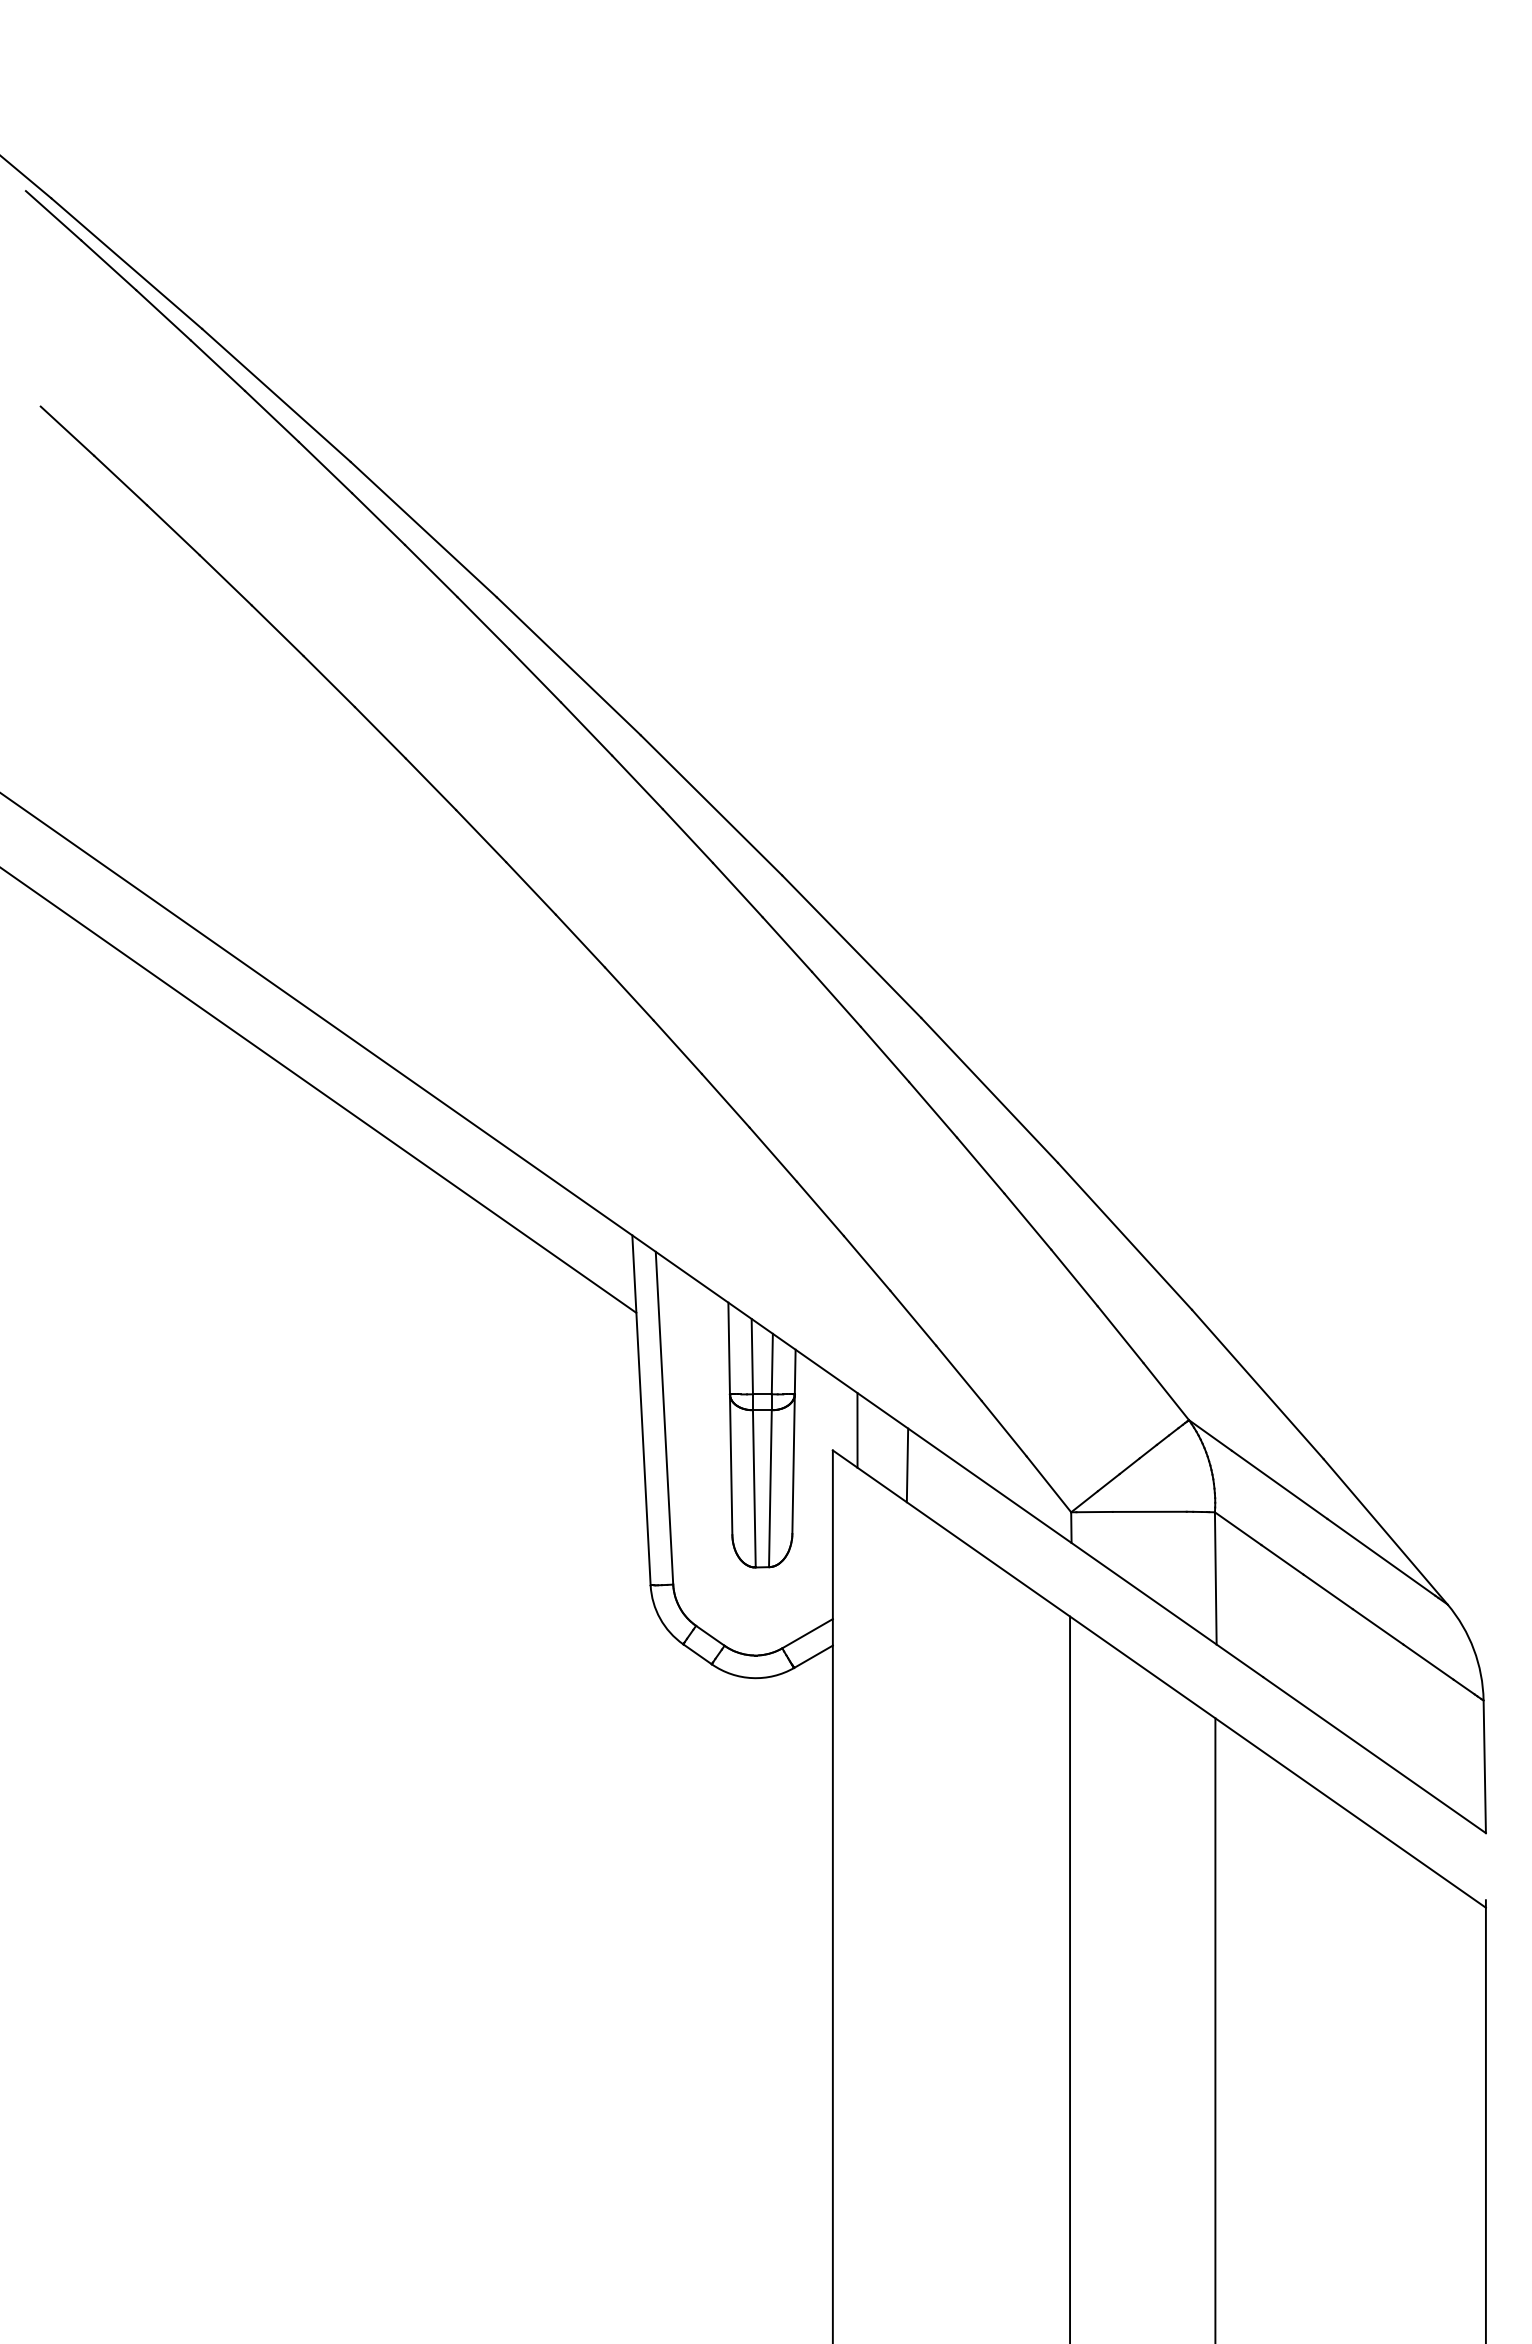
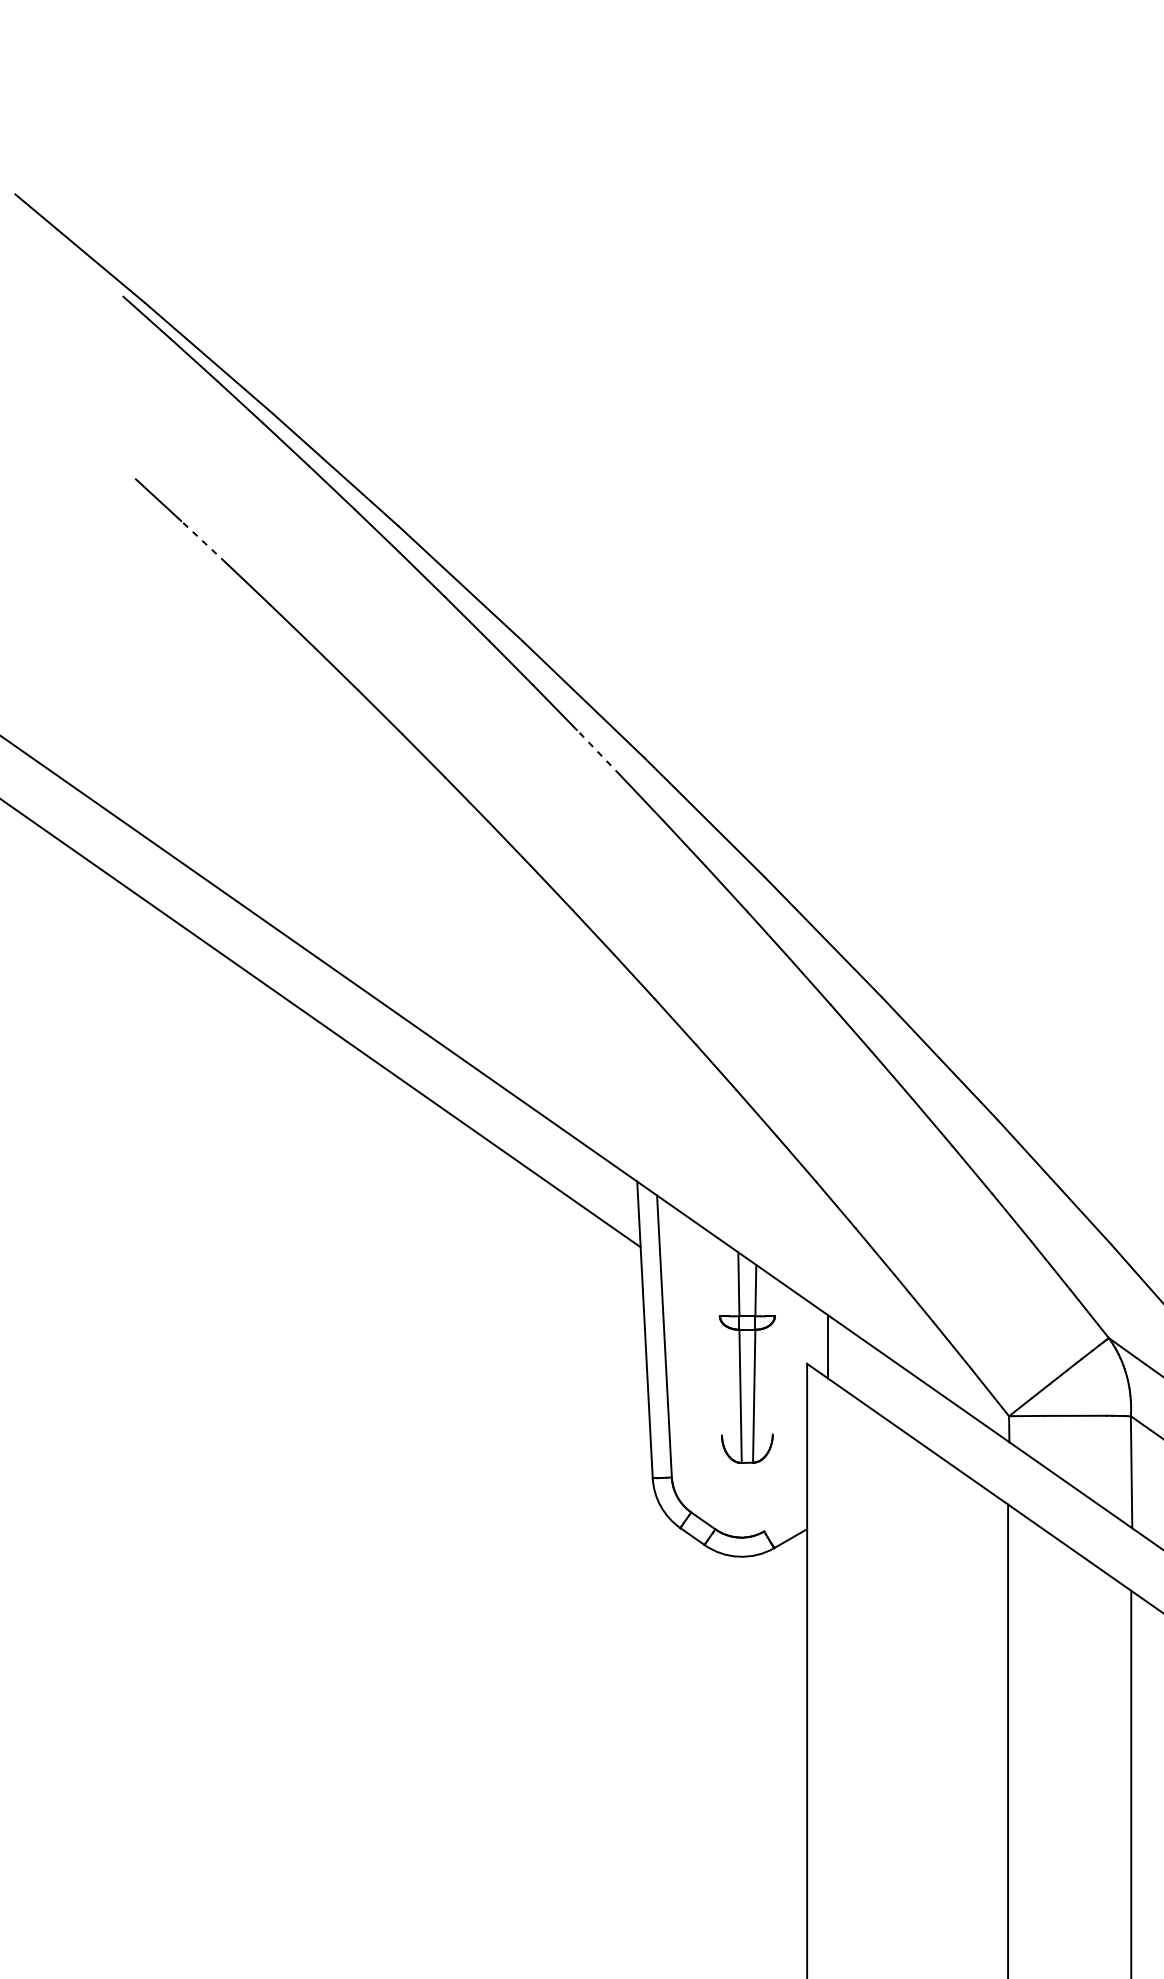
line: (120, 480) -> (203, 541), solid -> dashed
line: (586, 729) -> (598, 752), solid -> dashed
line: (730, 1418) -> (720, 1336), removed
line: (793, 1441) -> (773, 1356), removed
line: (907, 1465) -> (870, 1376), removed
line: (807, 1633) -> (785, 1518), removed

